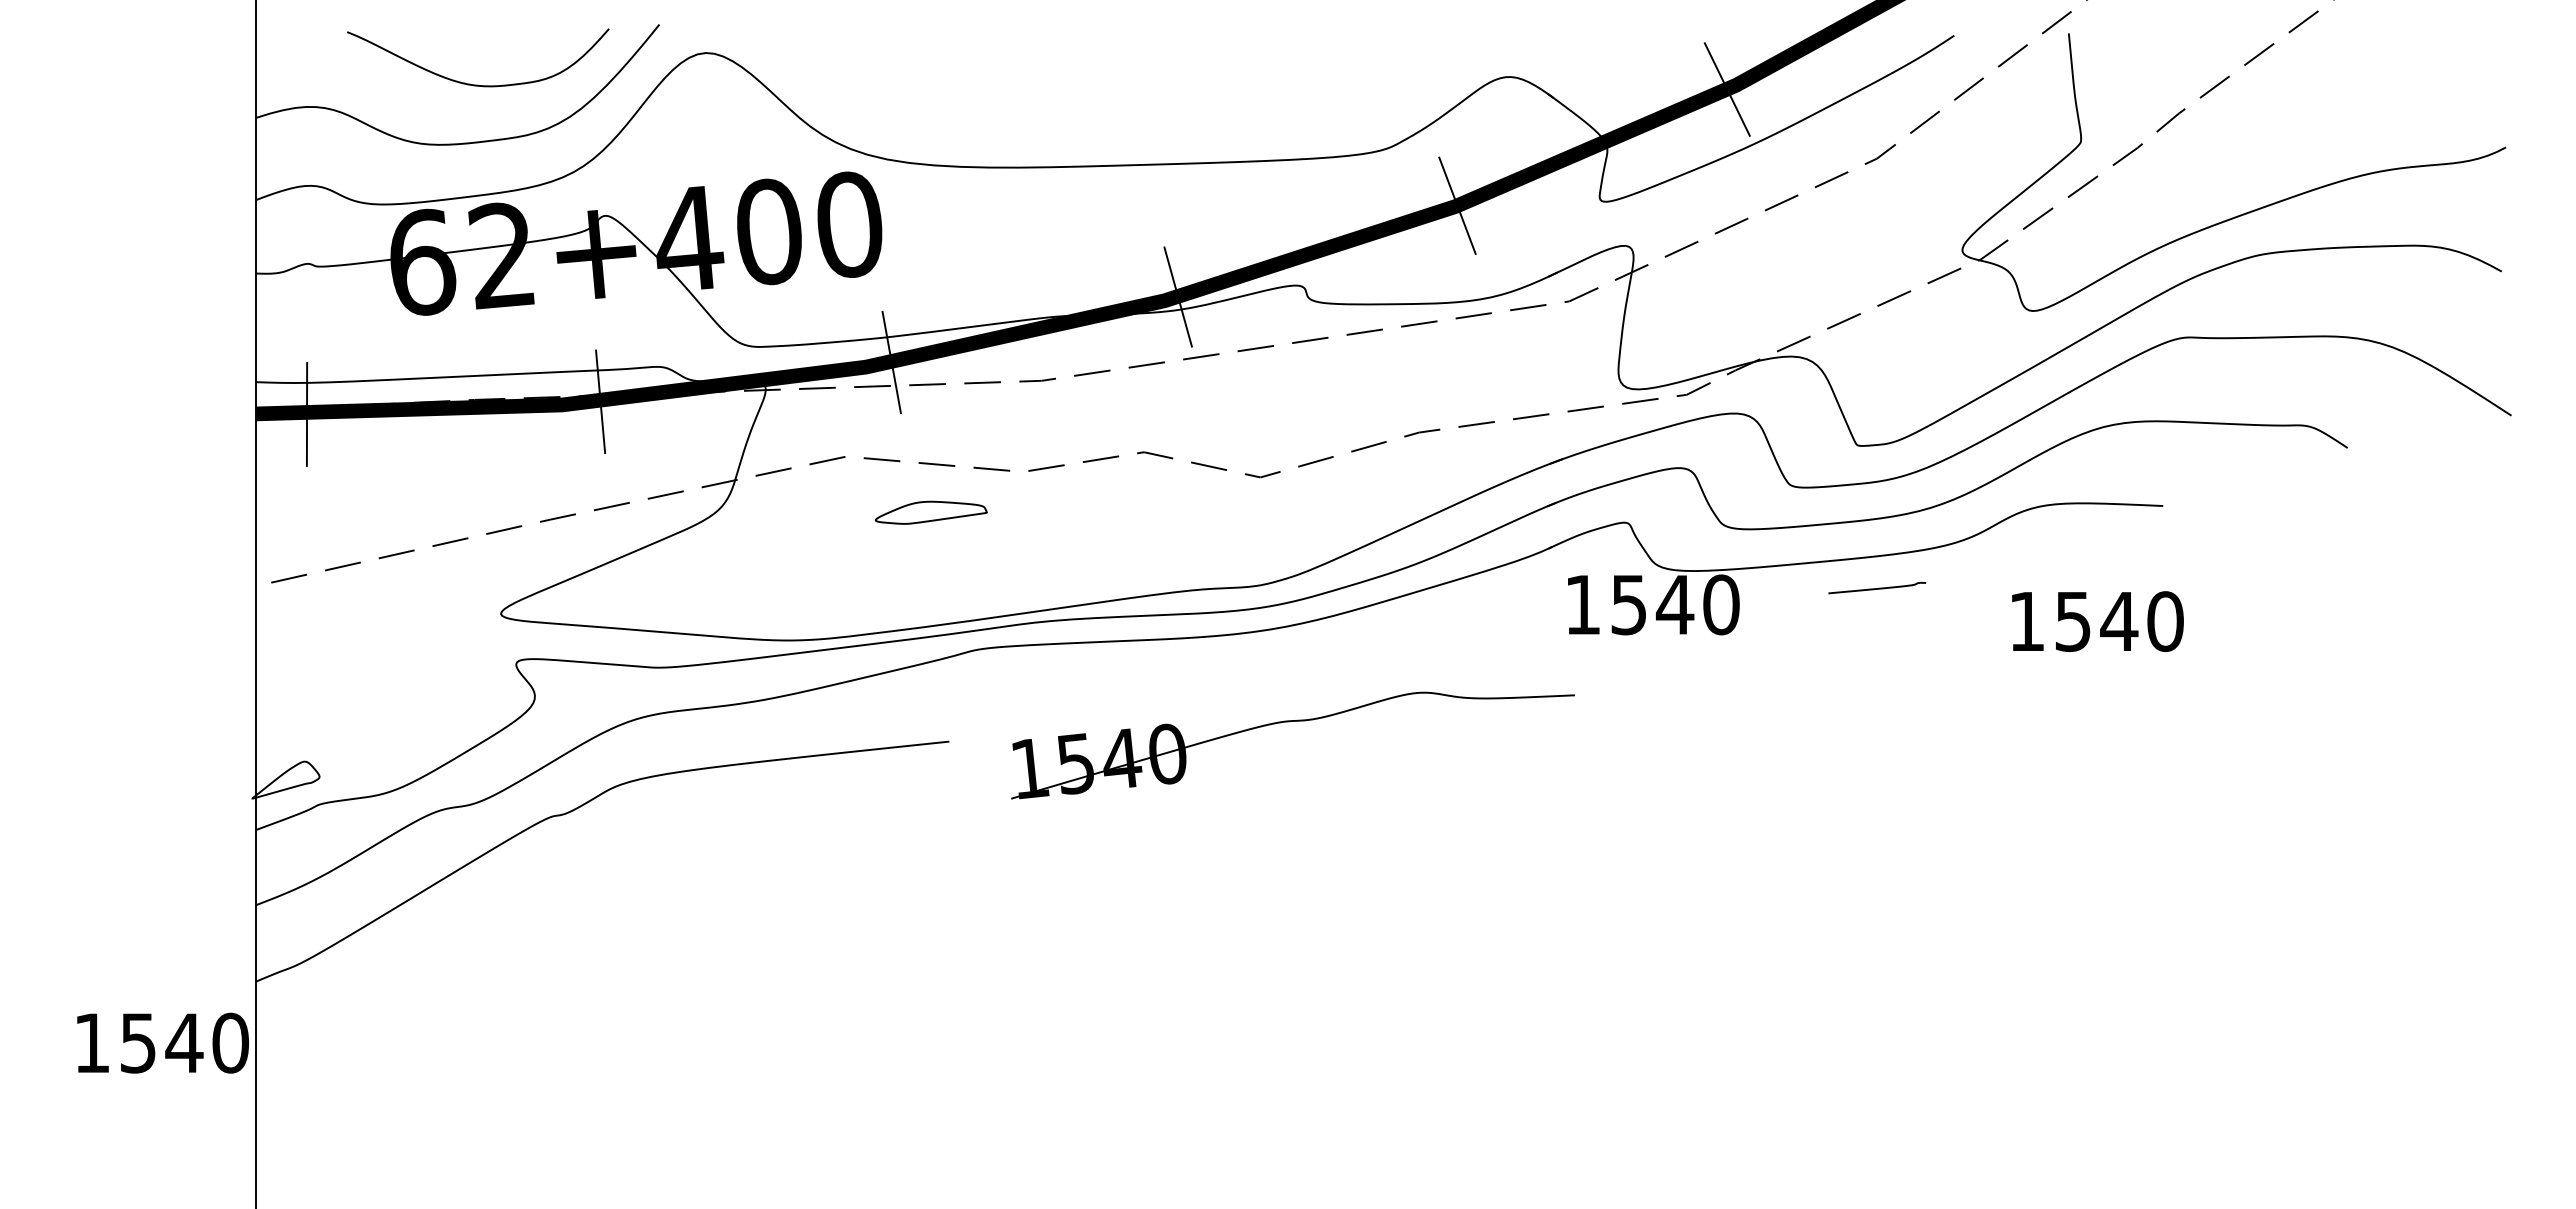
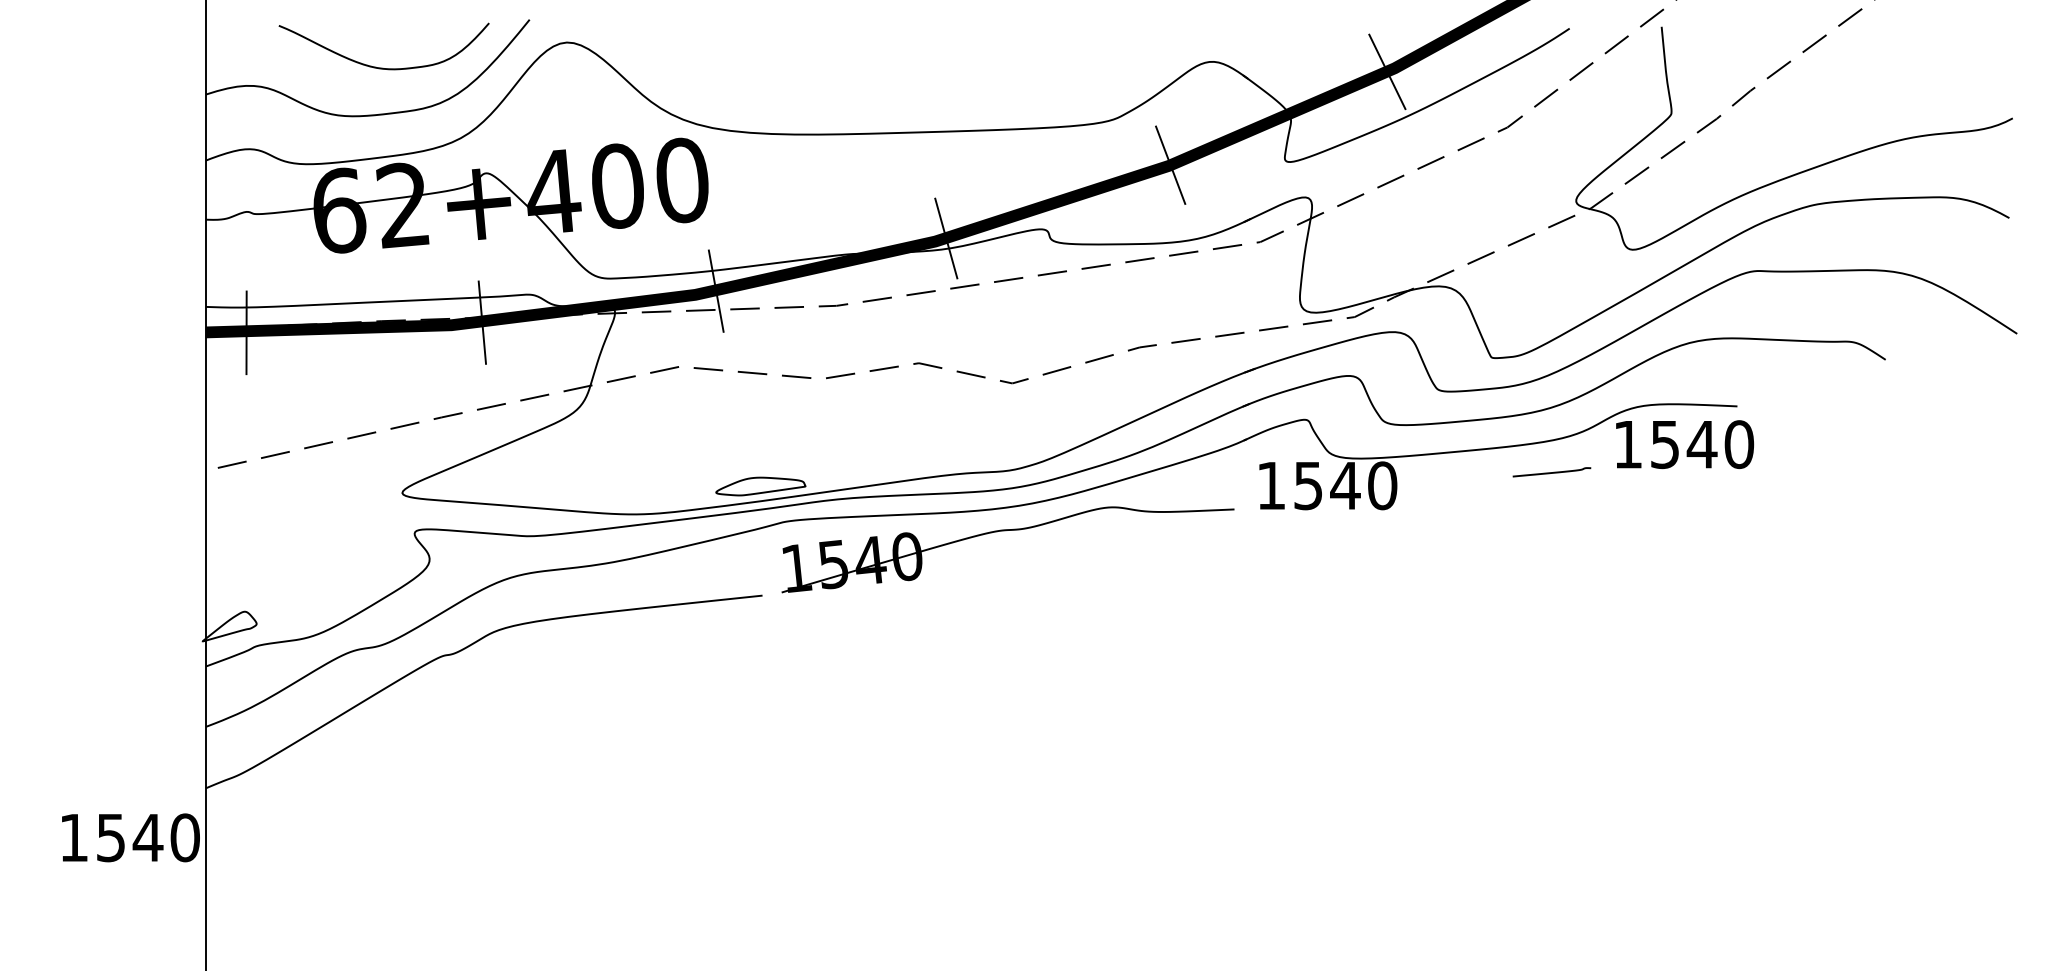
part: (930, 512) -> (760, 486), moved
curve: (1878, 587) -> (1552, 471), moved
text: (2097, 621) -> (1684, 444), moved
part: (1289, 722) -> (1005, 531), moved

